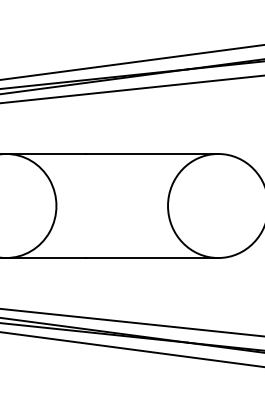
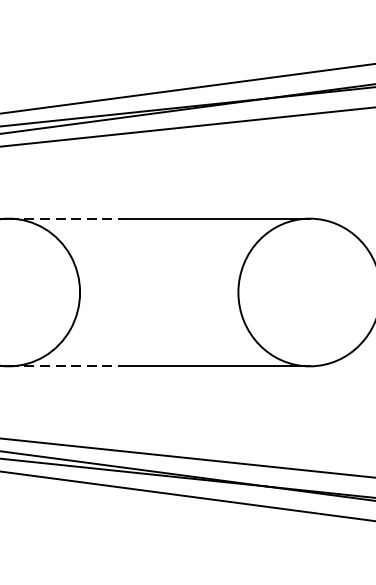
line: (46, 153) -> (65, 217), solid -> dashed
line: (46, 258) -> (65, 367), solid -> dashed

